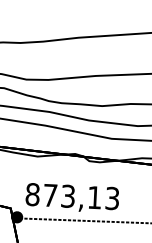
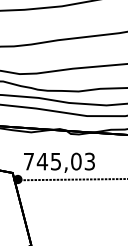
text: (63, 195) -> (52, 161), 873,13 -> 745,03

